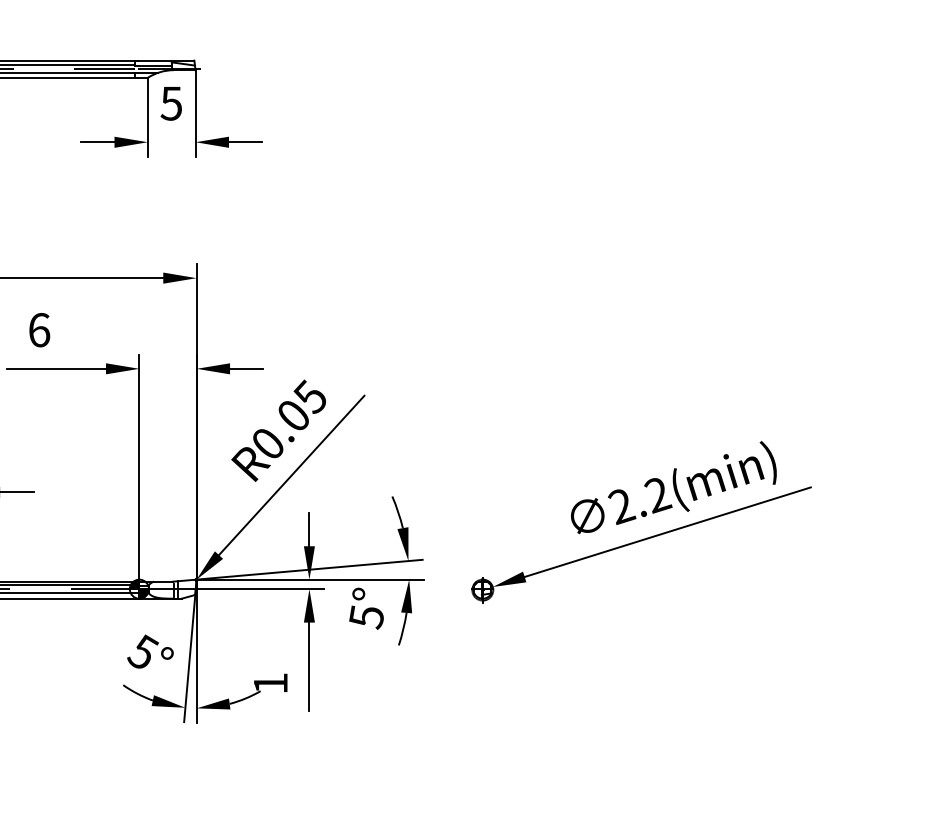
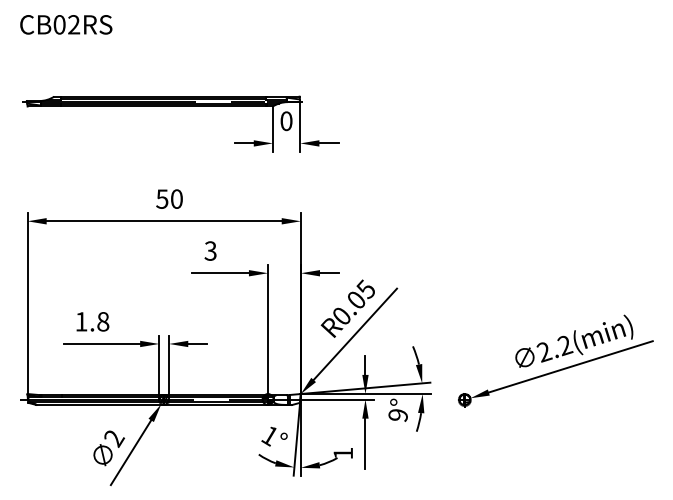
text: (171, 102) -> (286, 120), 5 -> 0
text: (38, 329) -> (210, 250), 6 -> 3
text: (367, 617) -> (398, 415), 5° -> 9°
text: (143, 651) -> (270, 435), 5° -> 1°

